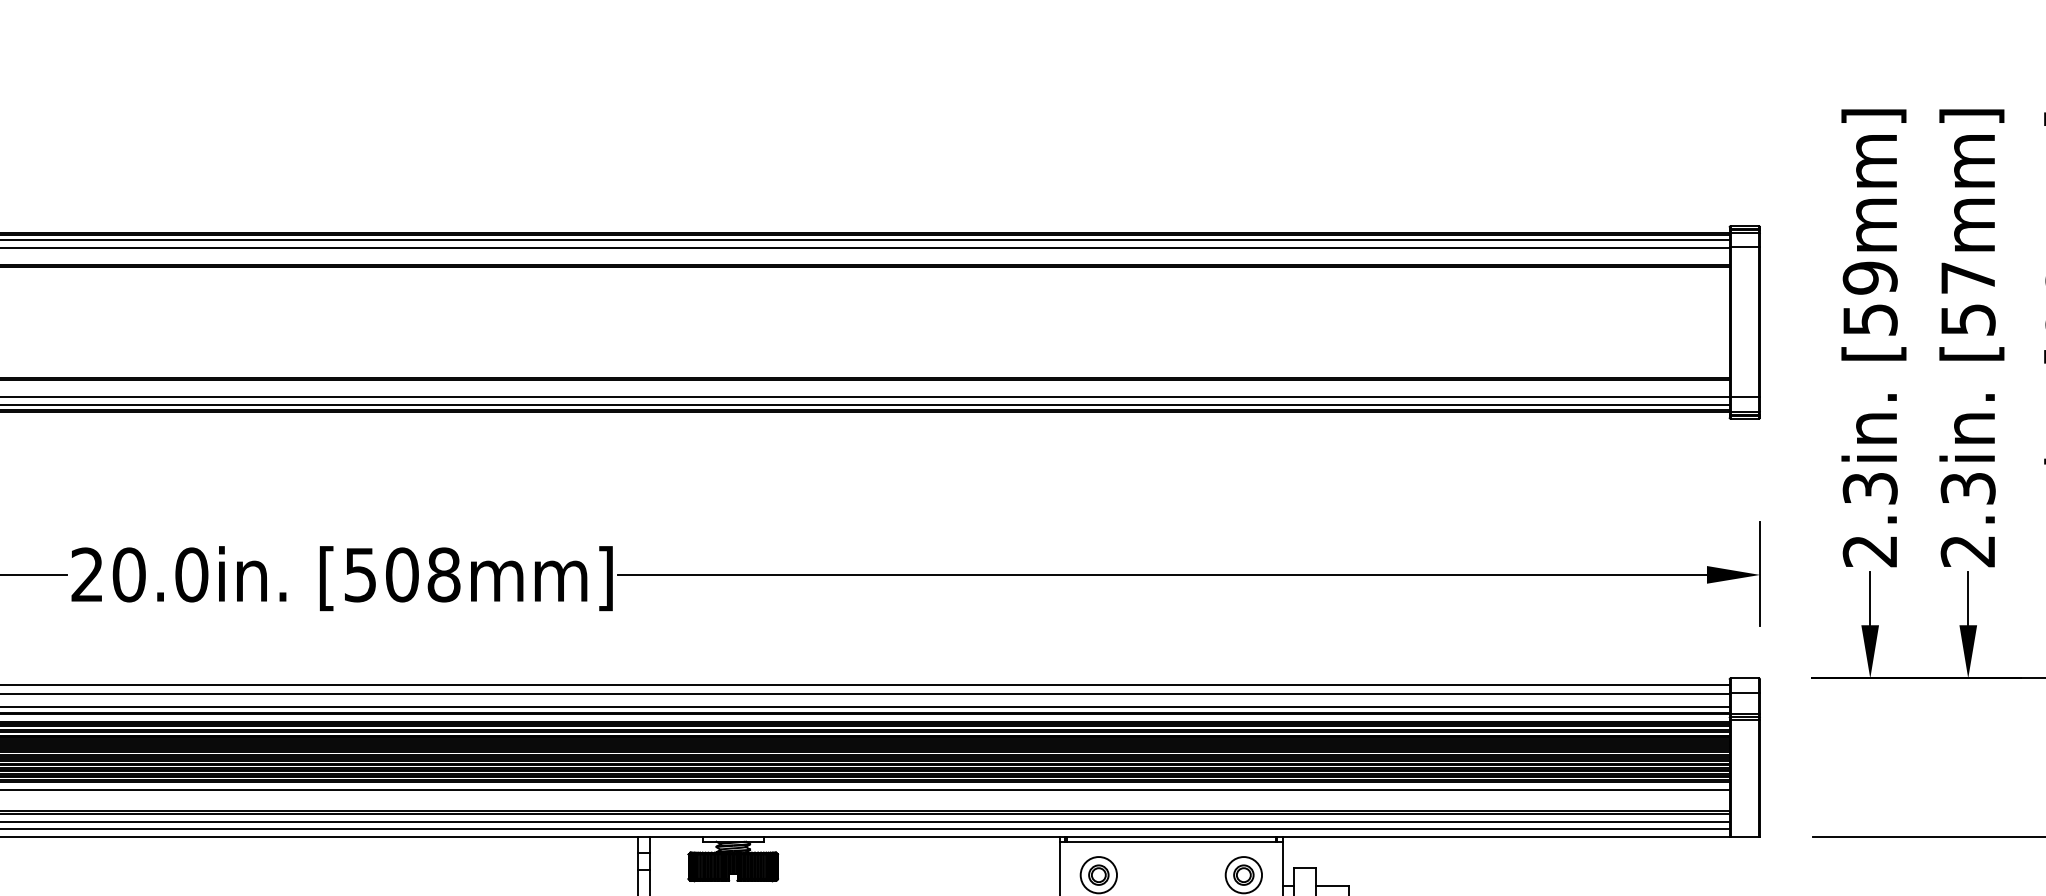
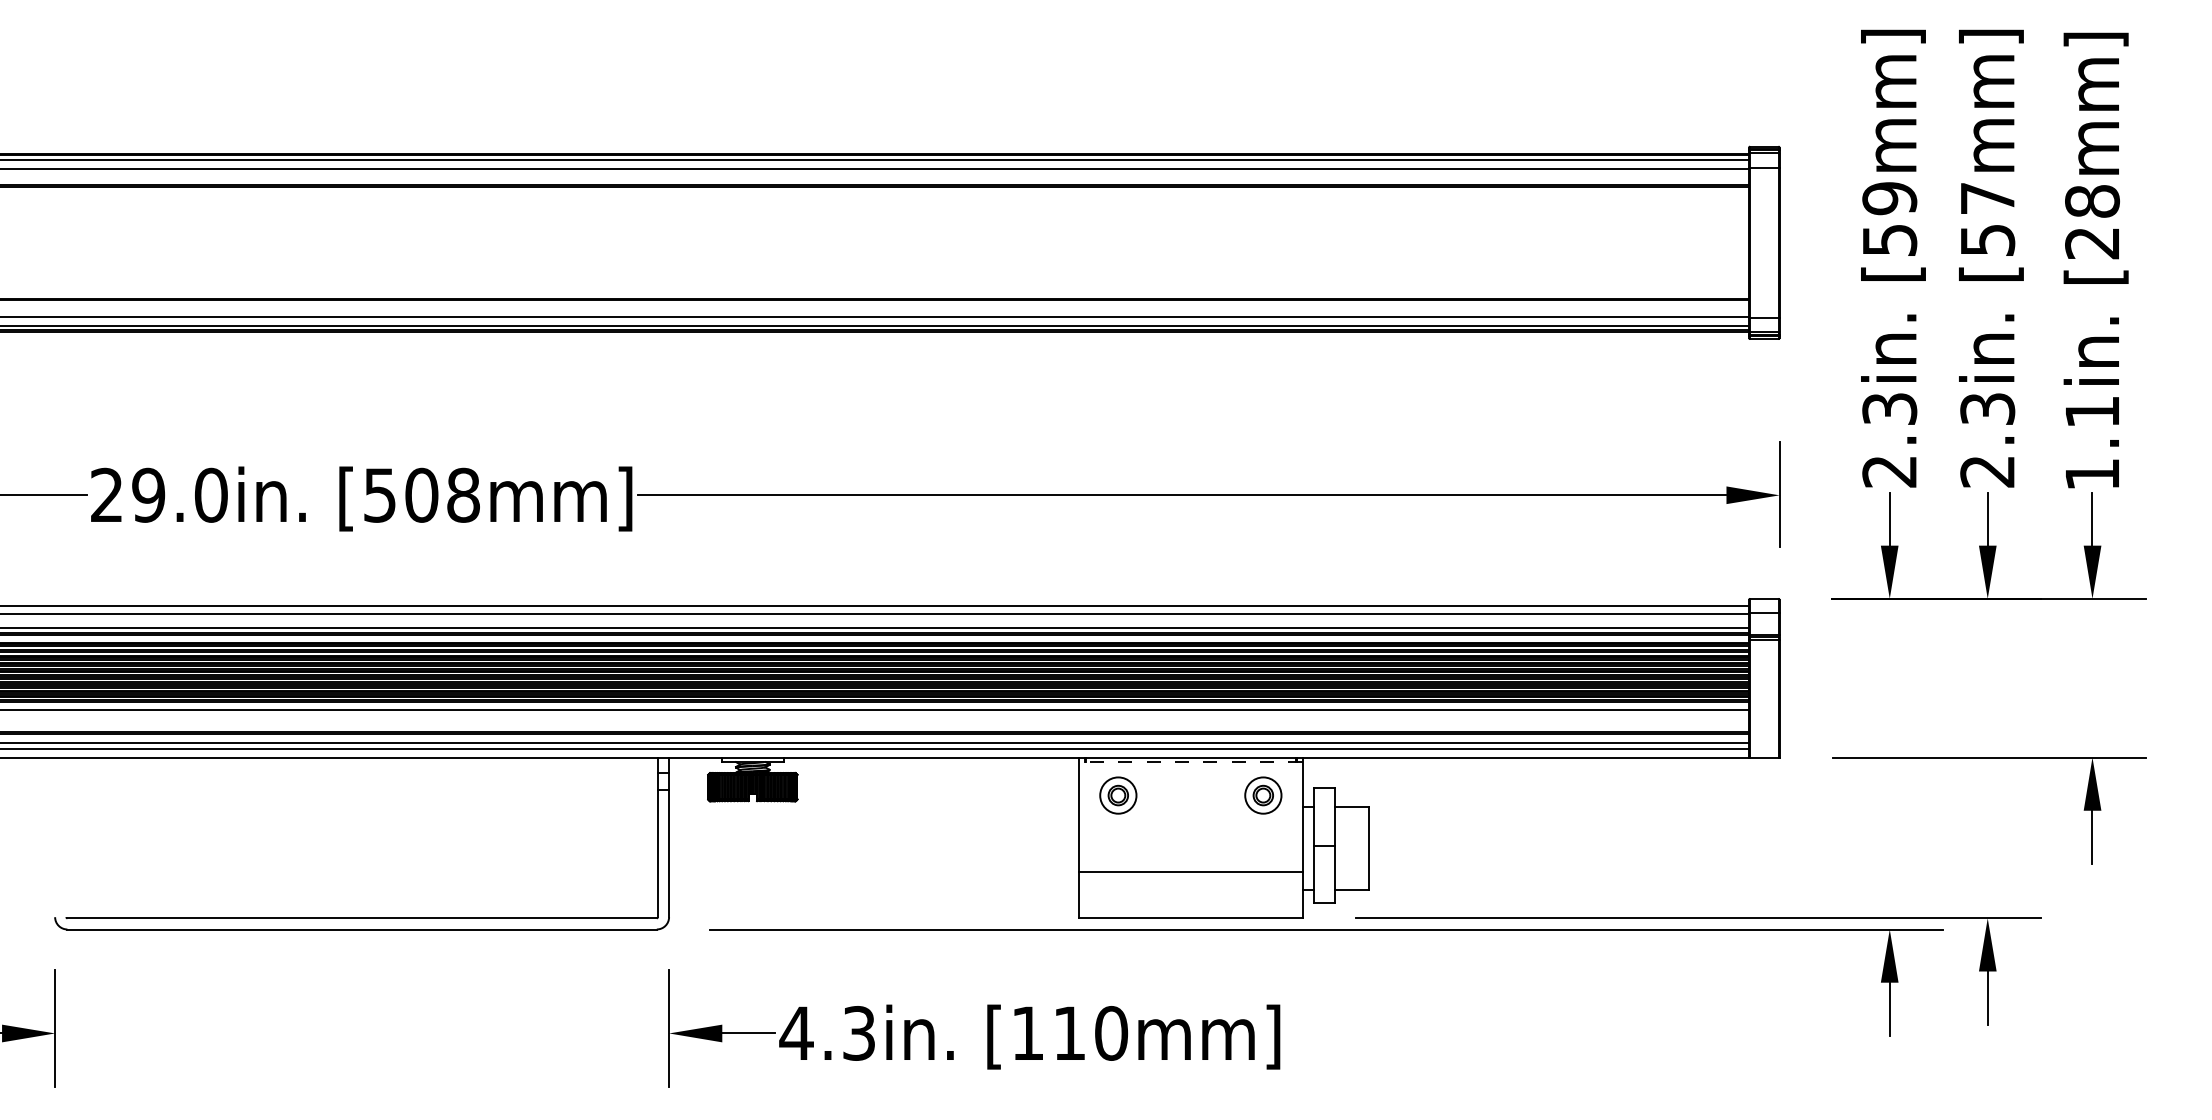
text: (129, 574) -> (148, 494), 20.0in. -> 29.0in.
line: (1171, 842) -> (1190, 762), solid -> dashed

